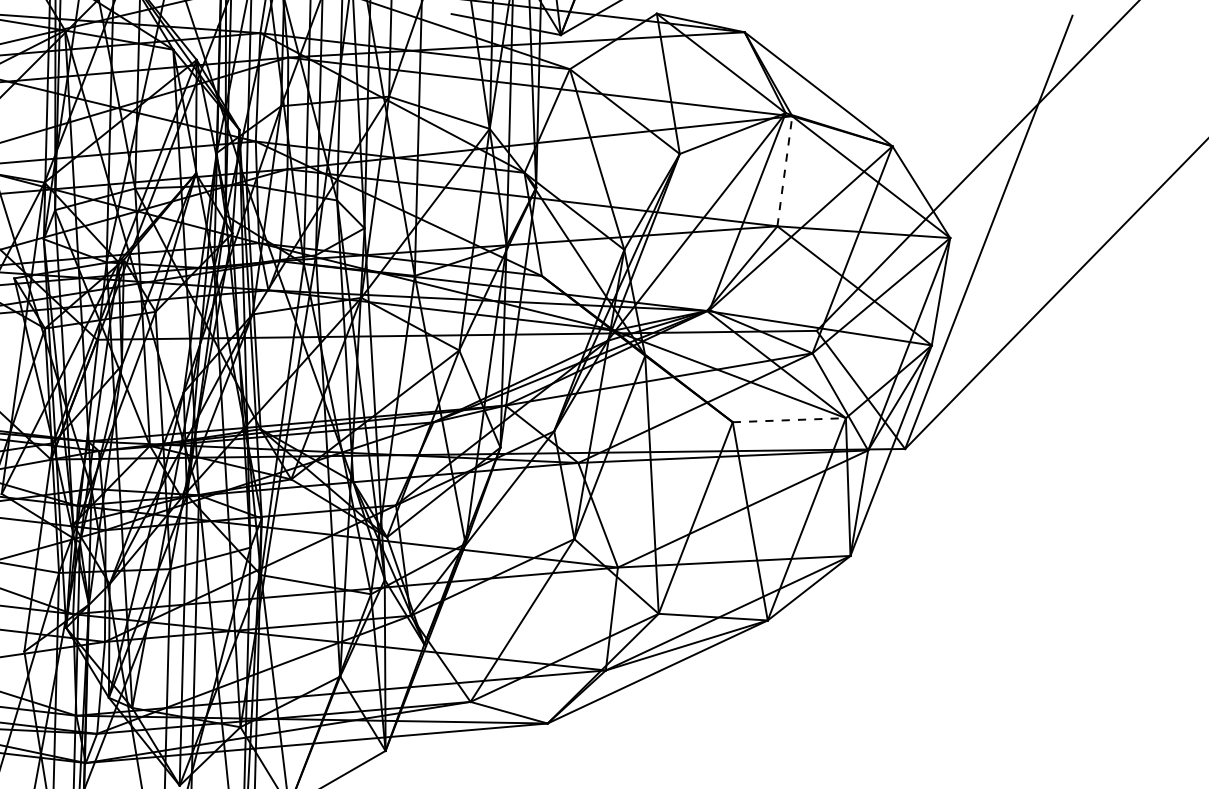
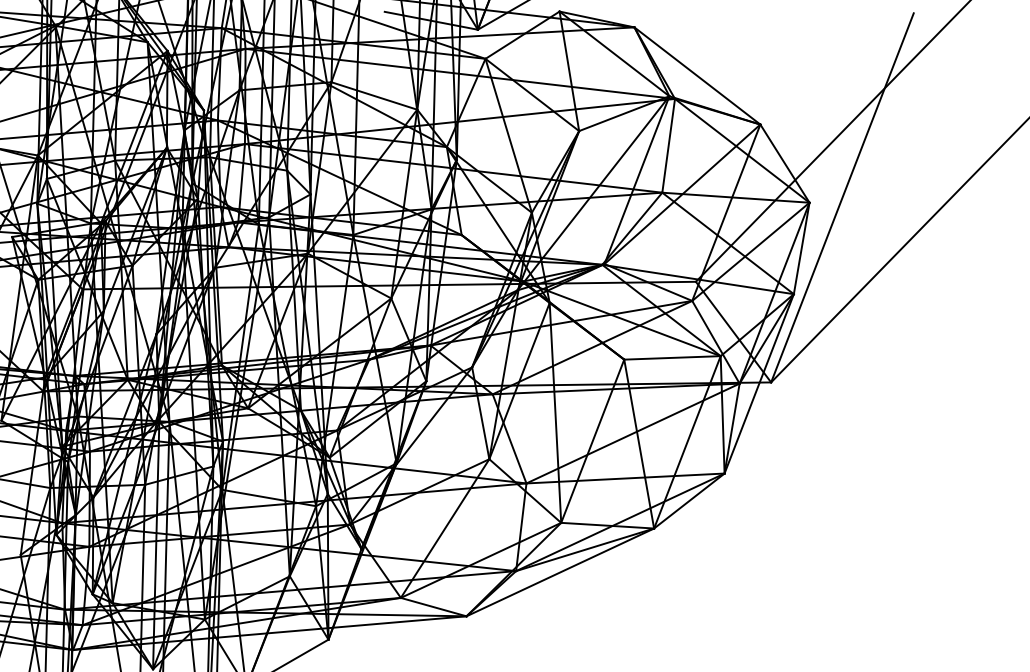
line: (784, 171) -> (668, 146), dashed -> solid
line: (789, 420) -> (672, 358), dashed -> solid

